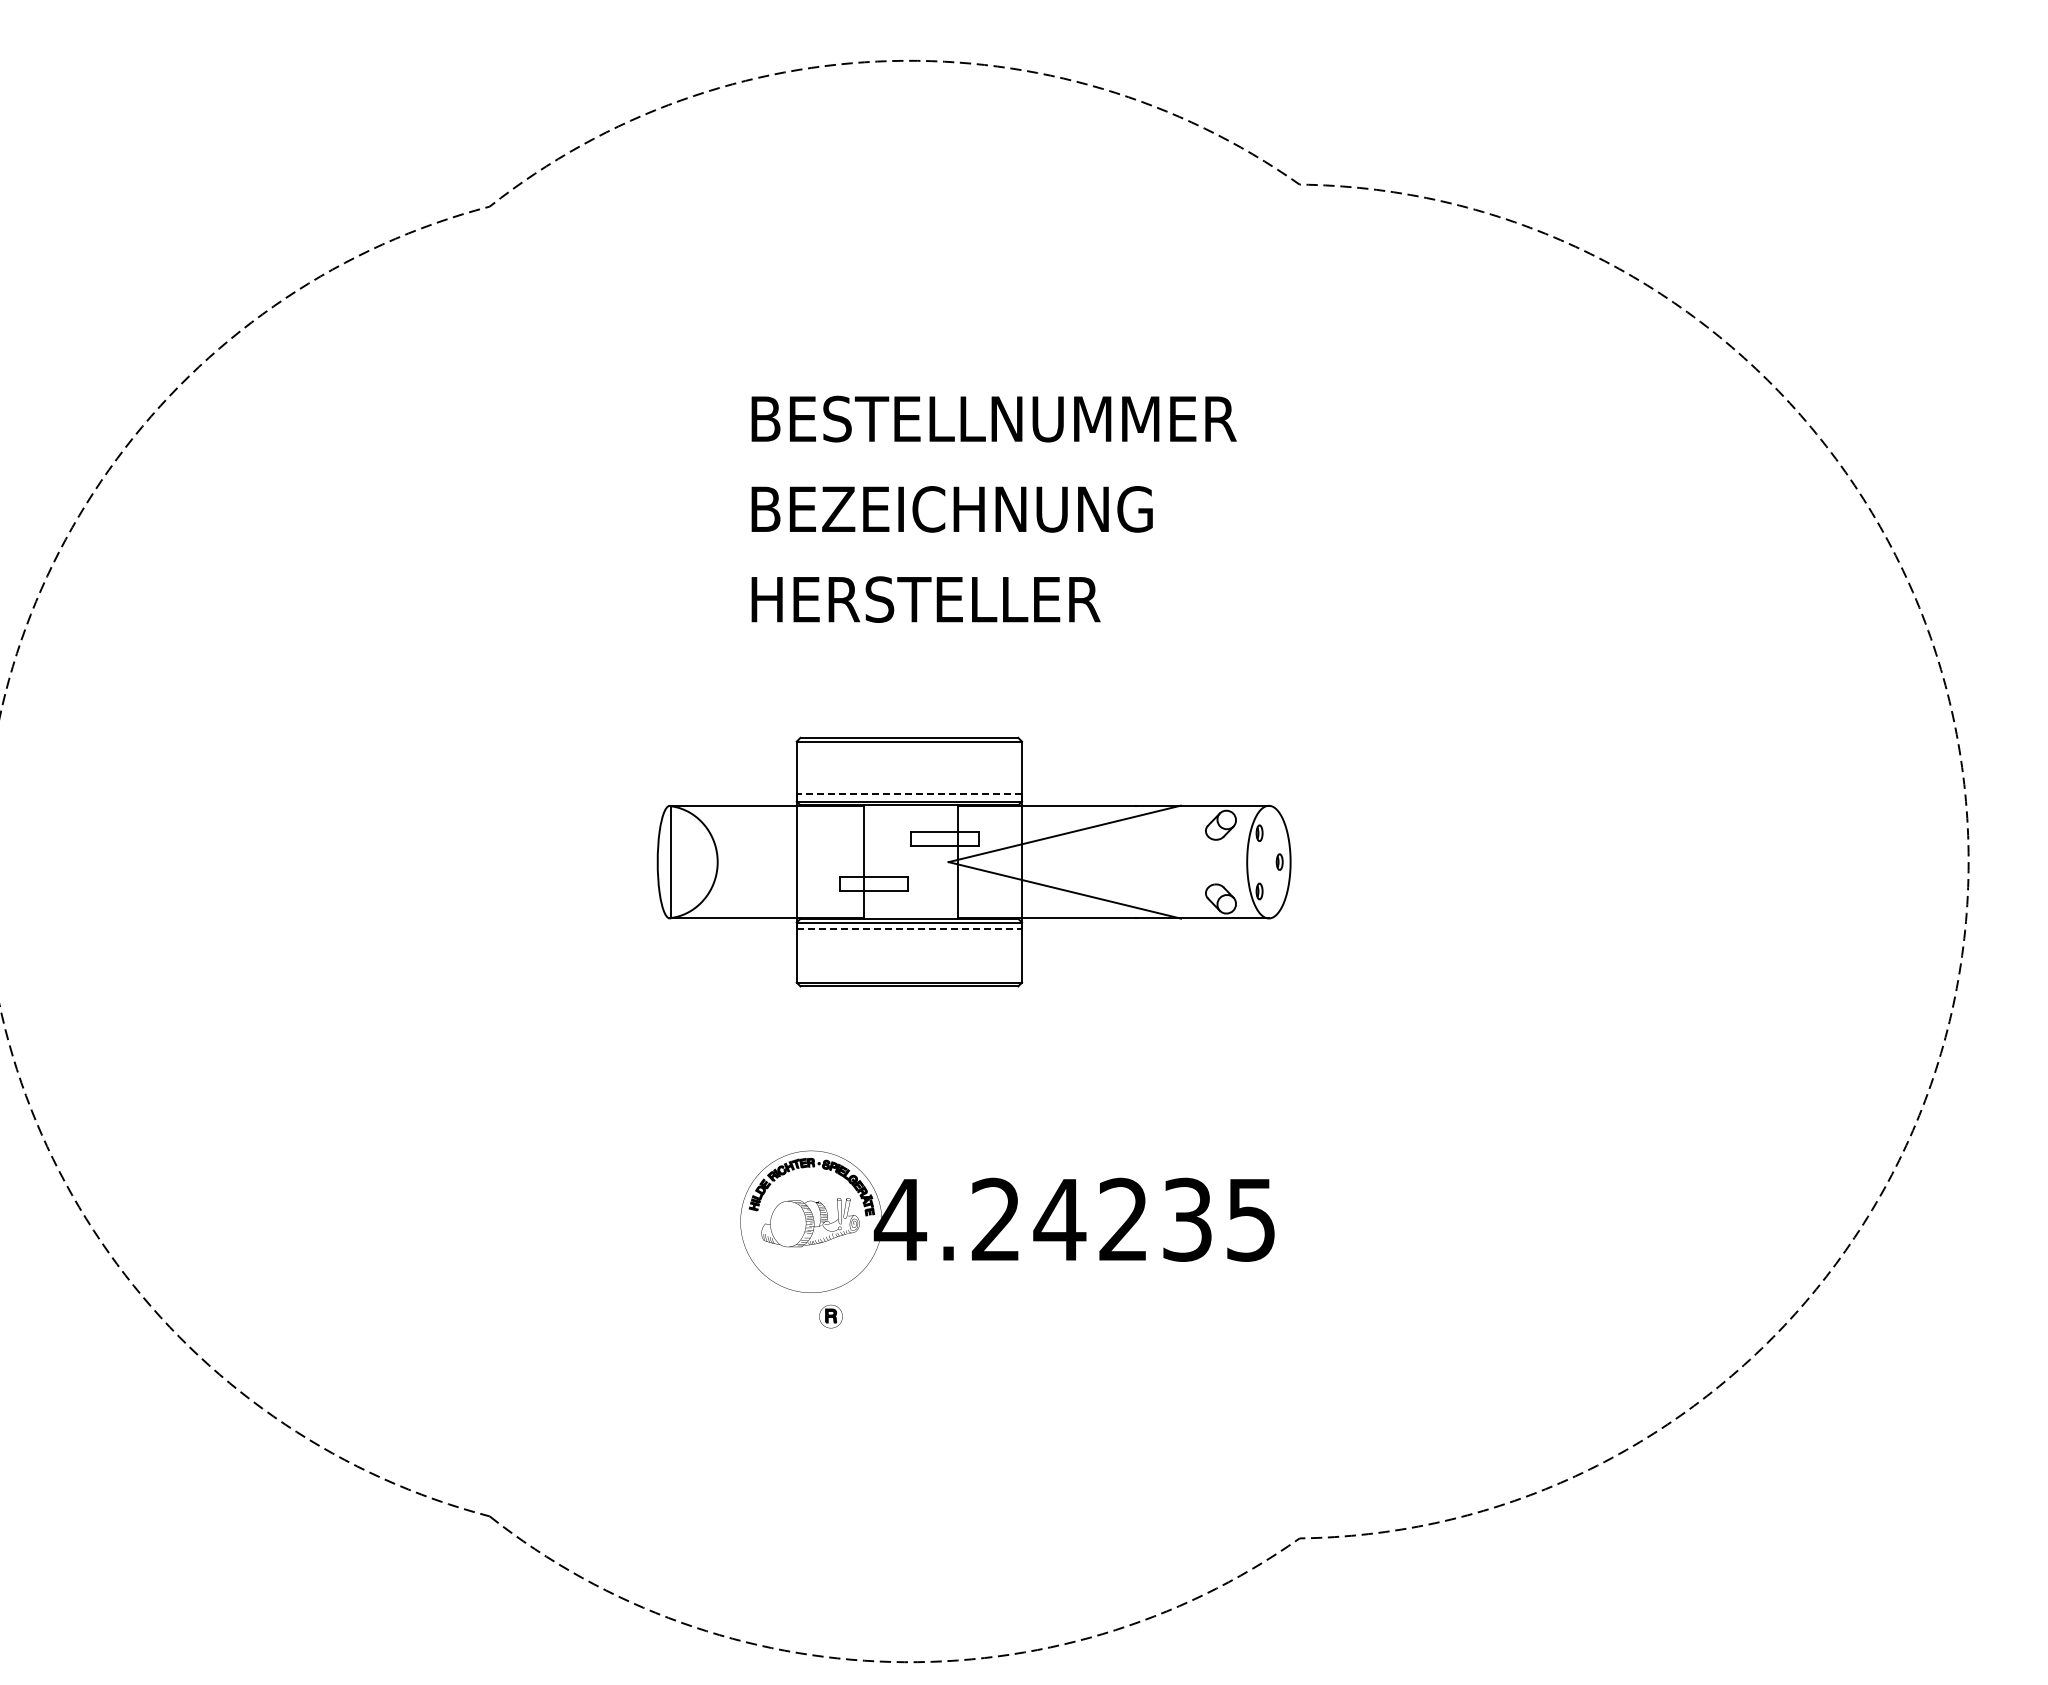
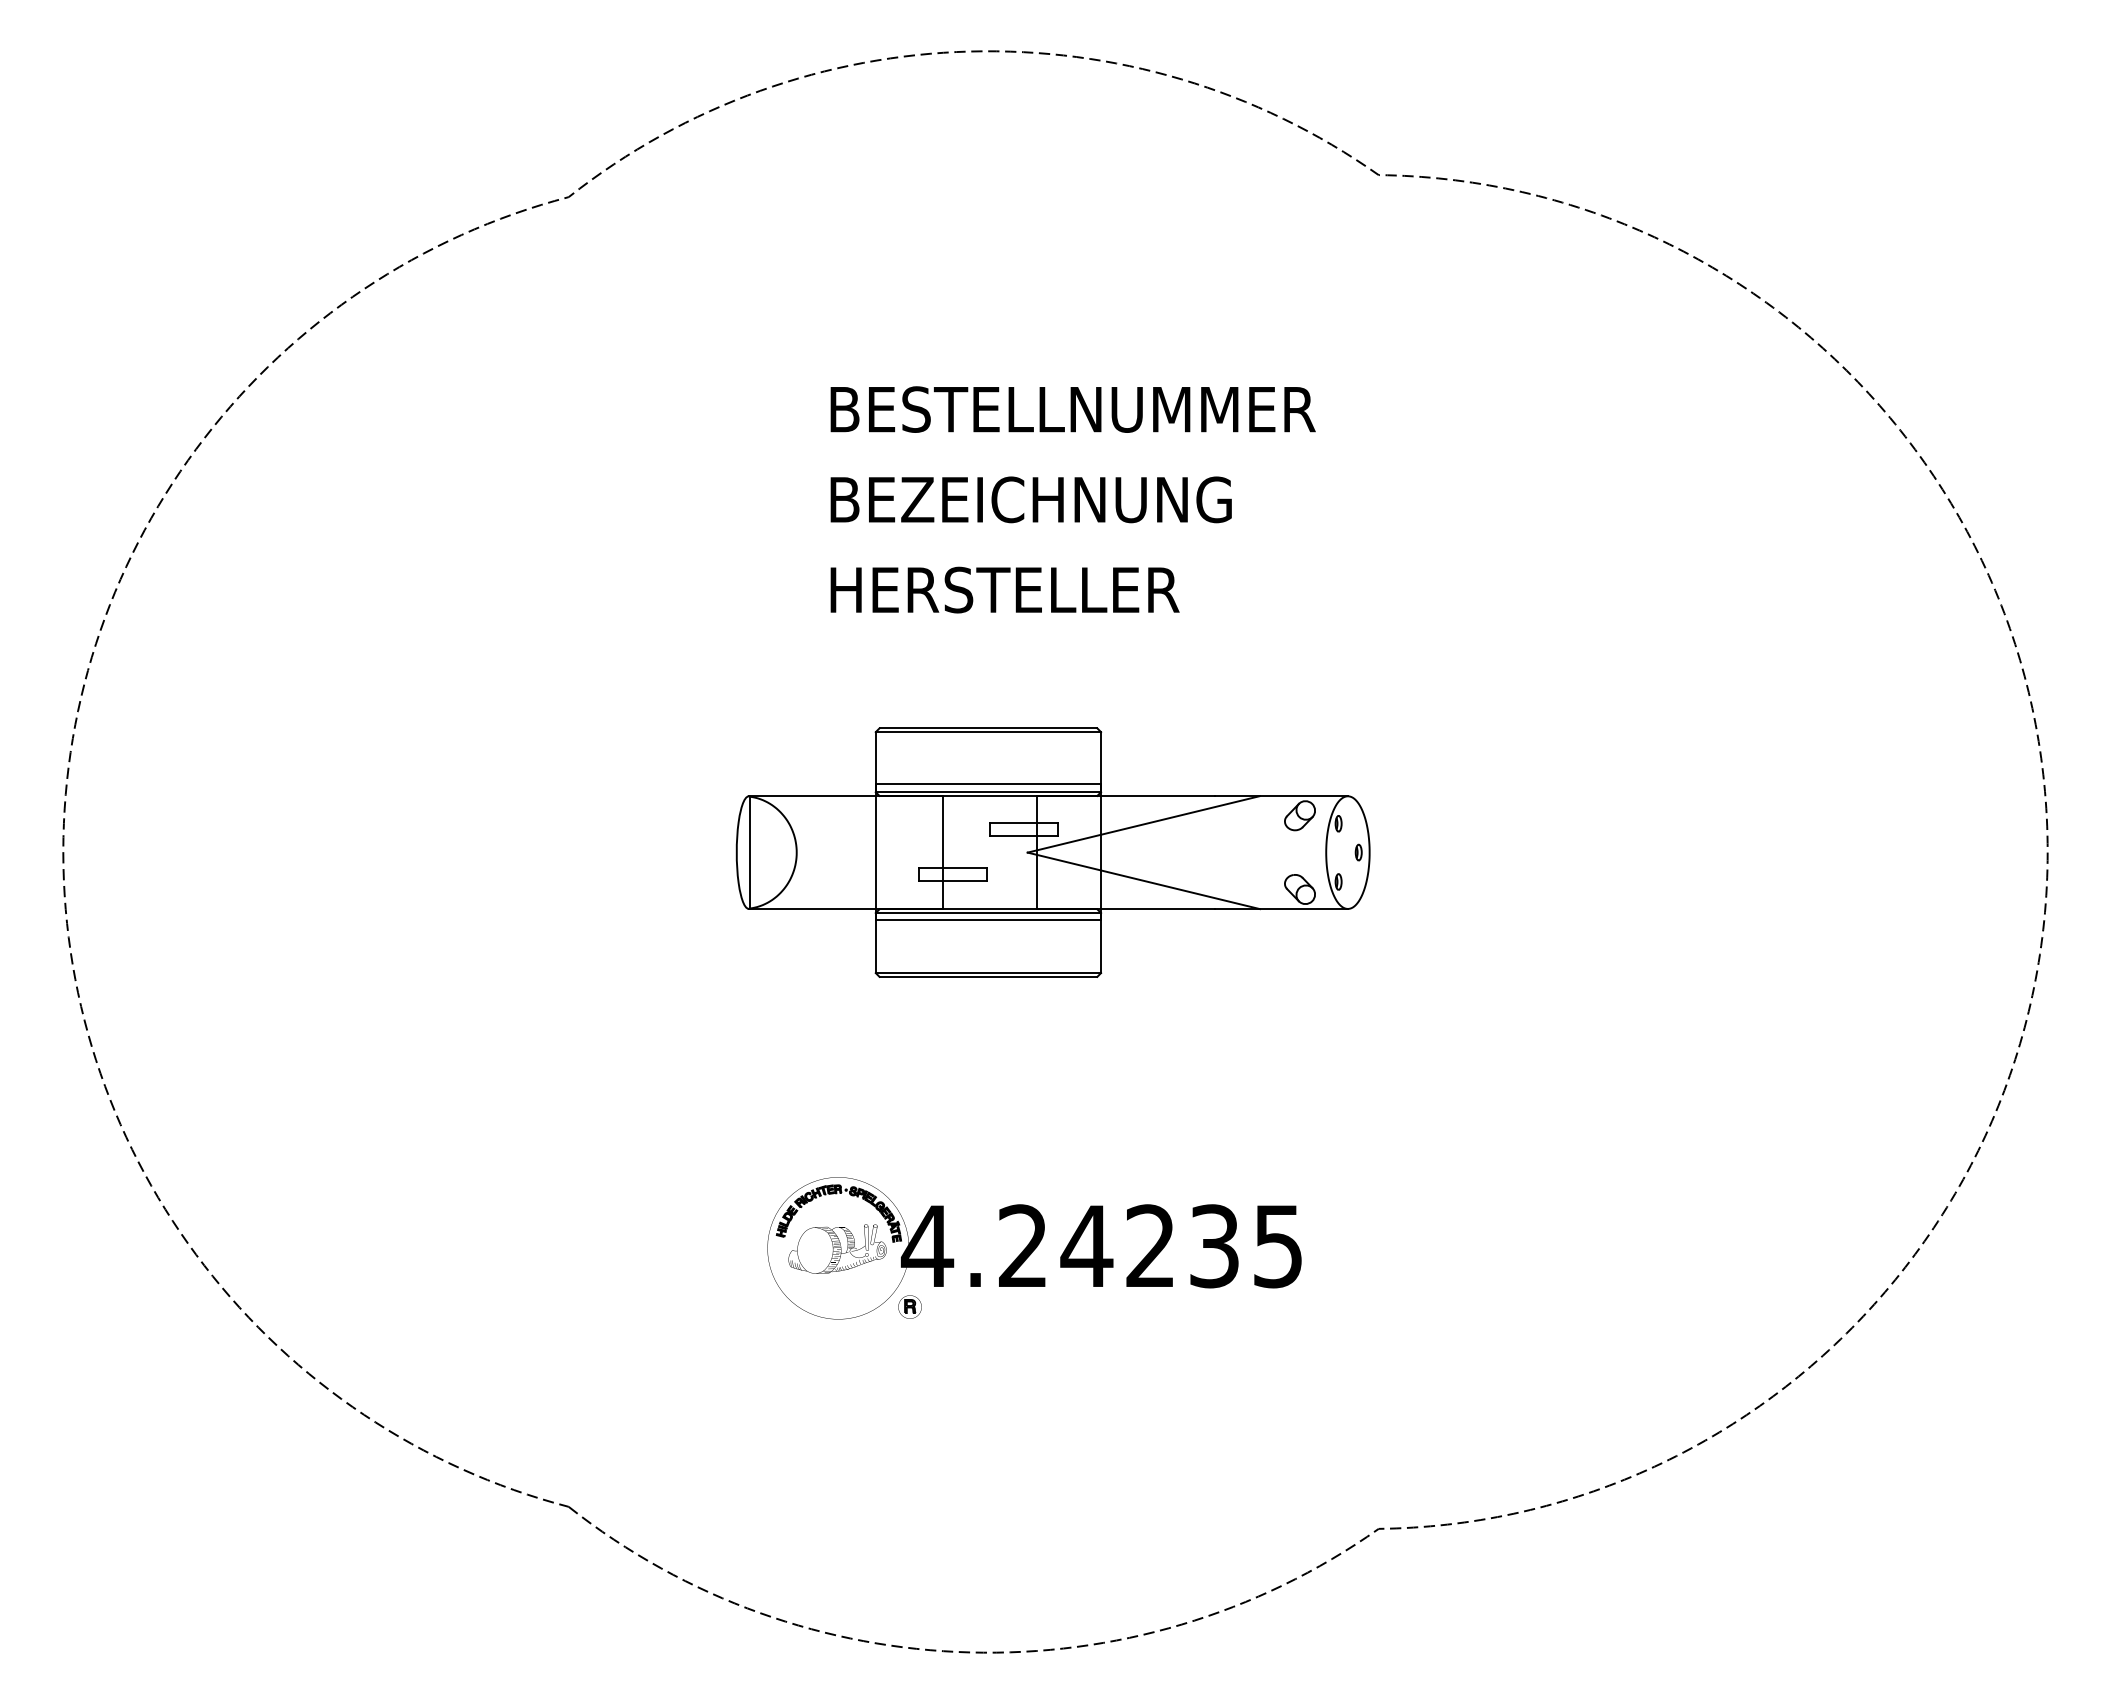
line: (909, 794) -> (988, 784), dashed -> solid
line: (909, 929) -> (988, 919), dashed -> solid
part: (1007, 1222) -> (1034, 1248), moved

